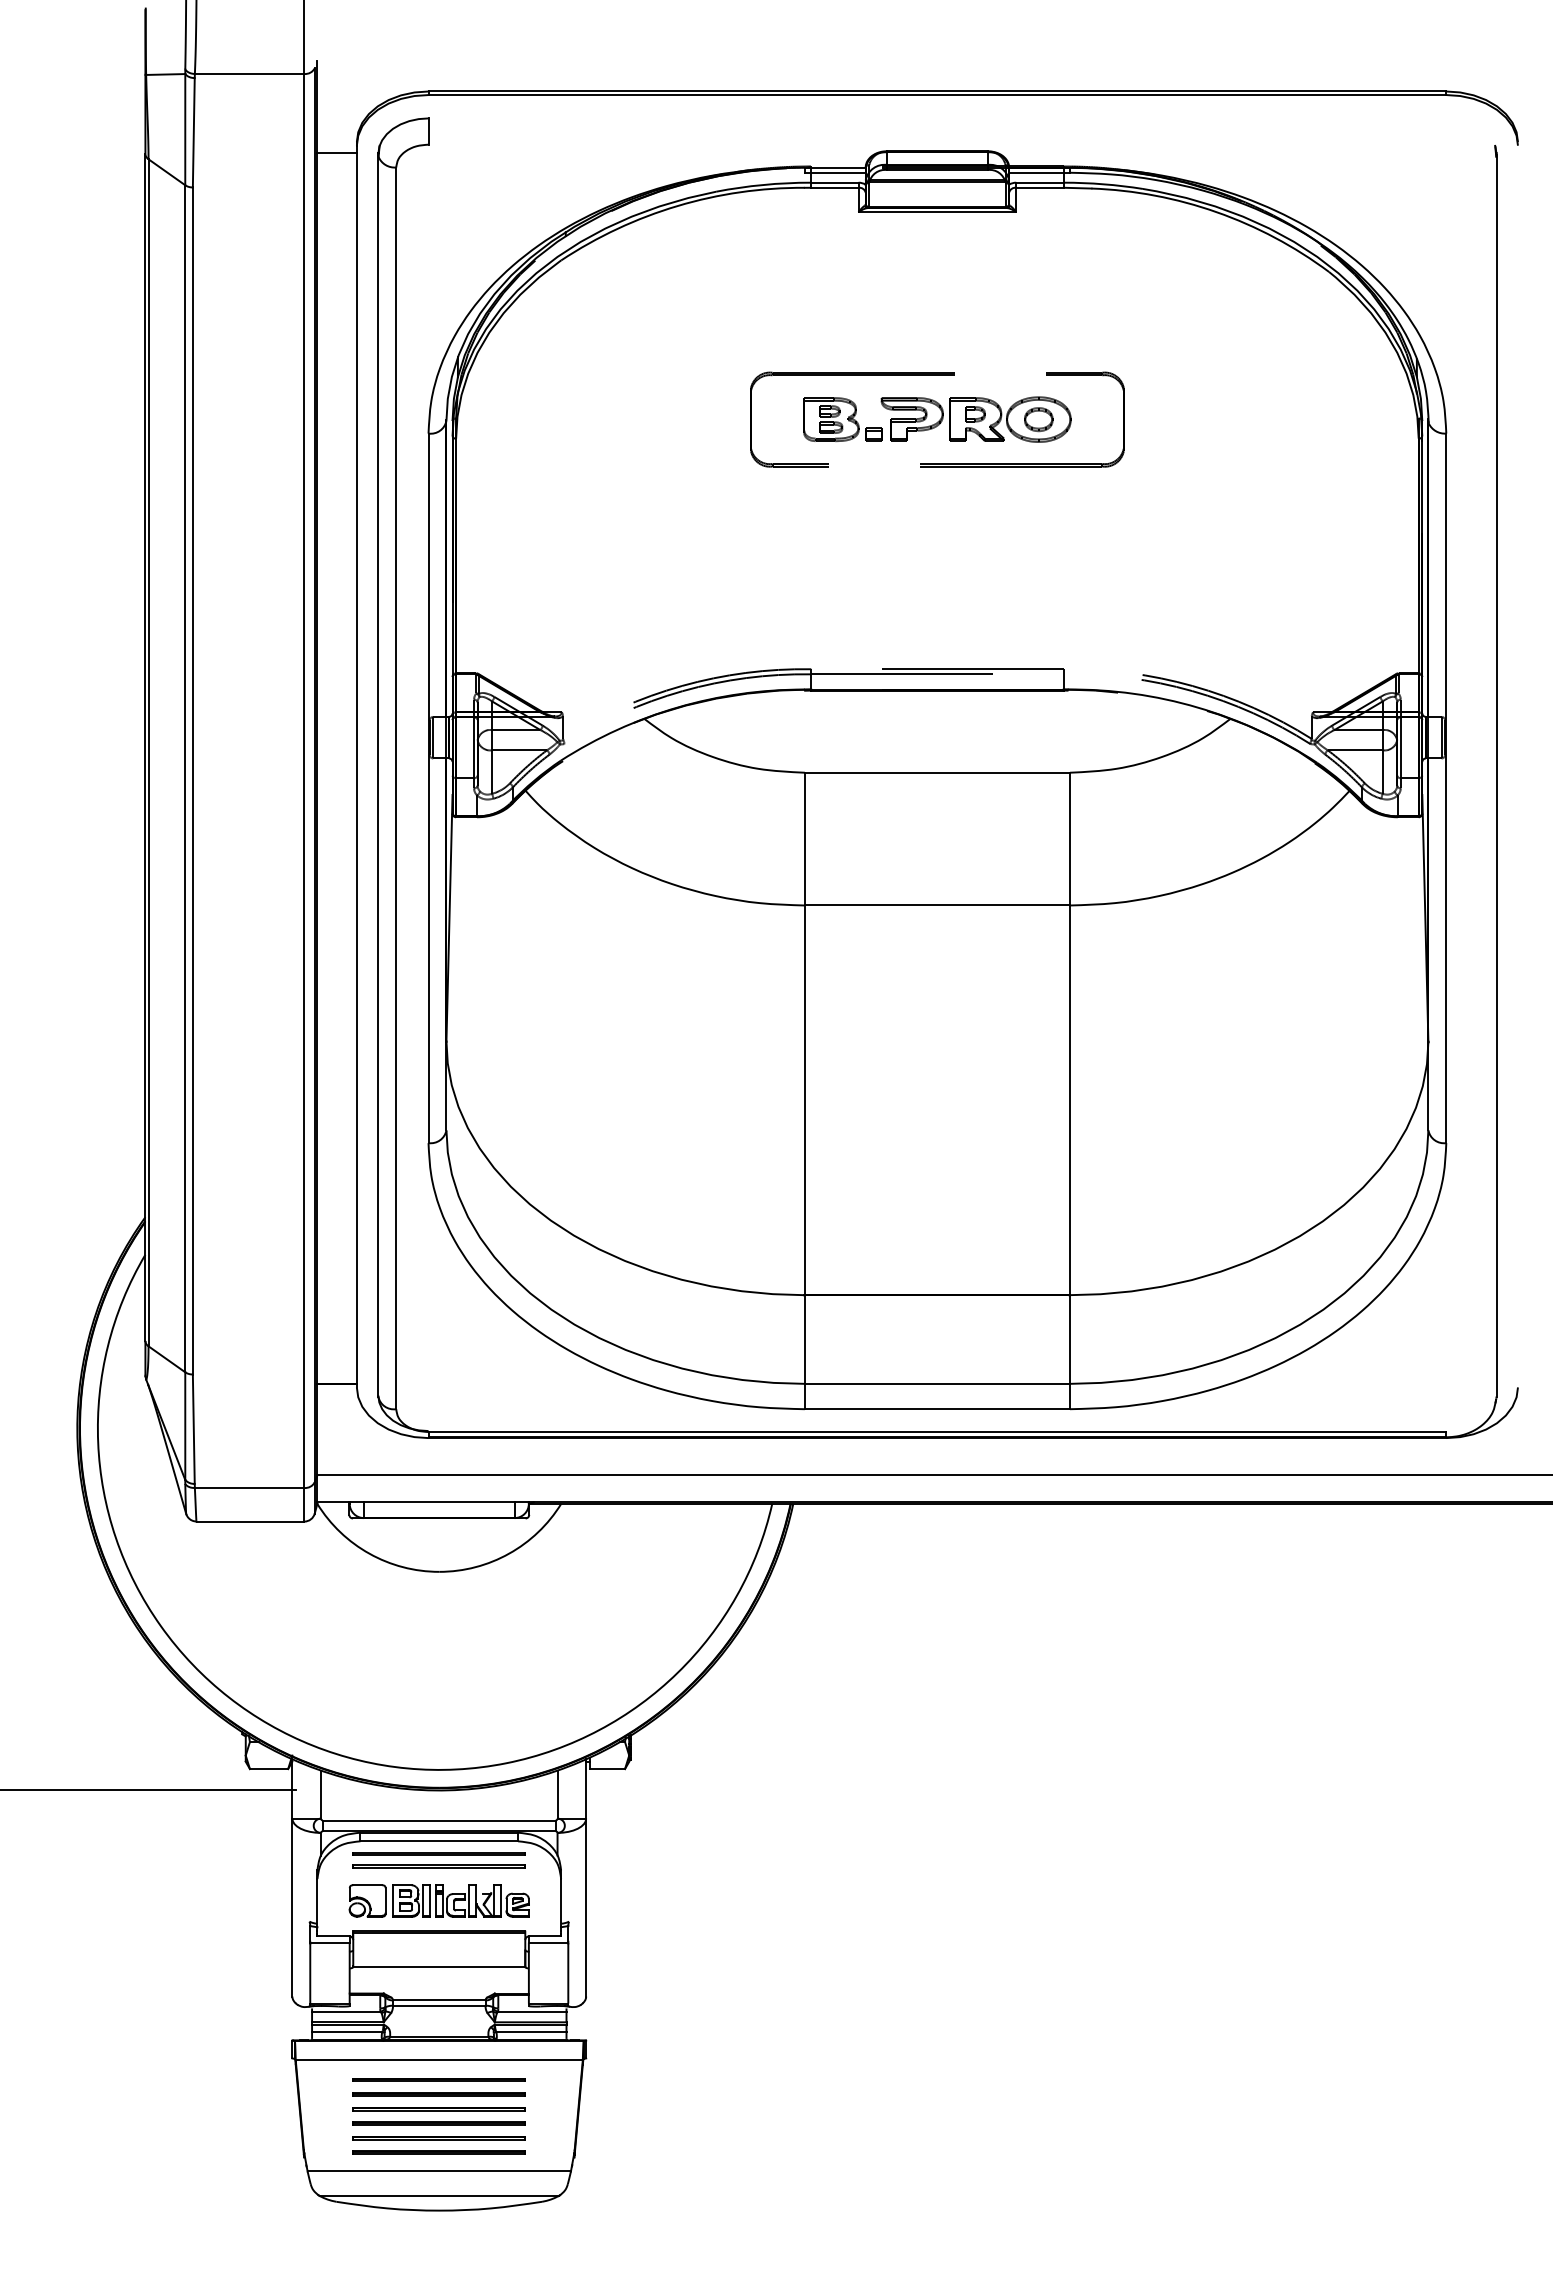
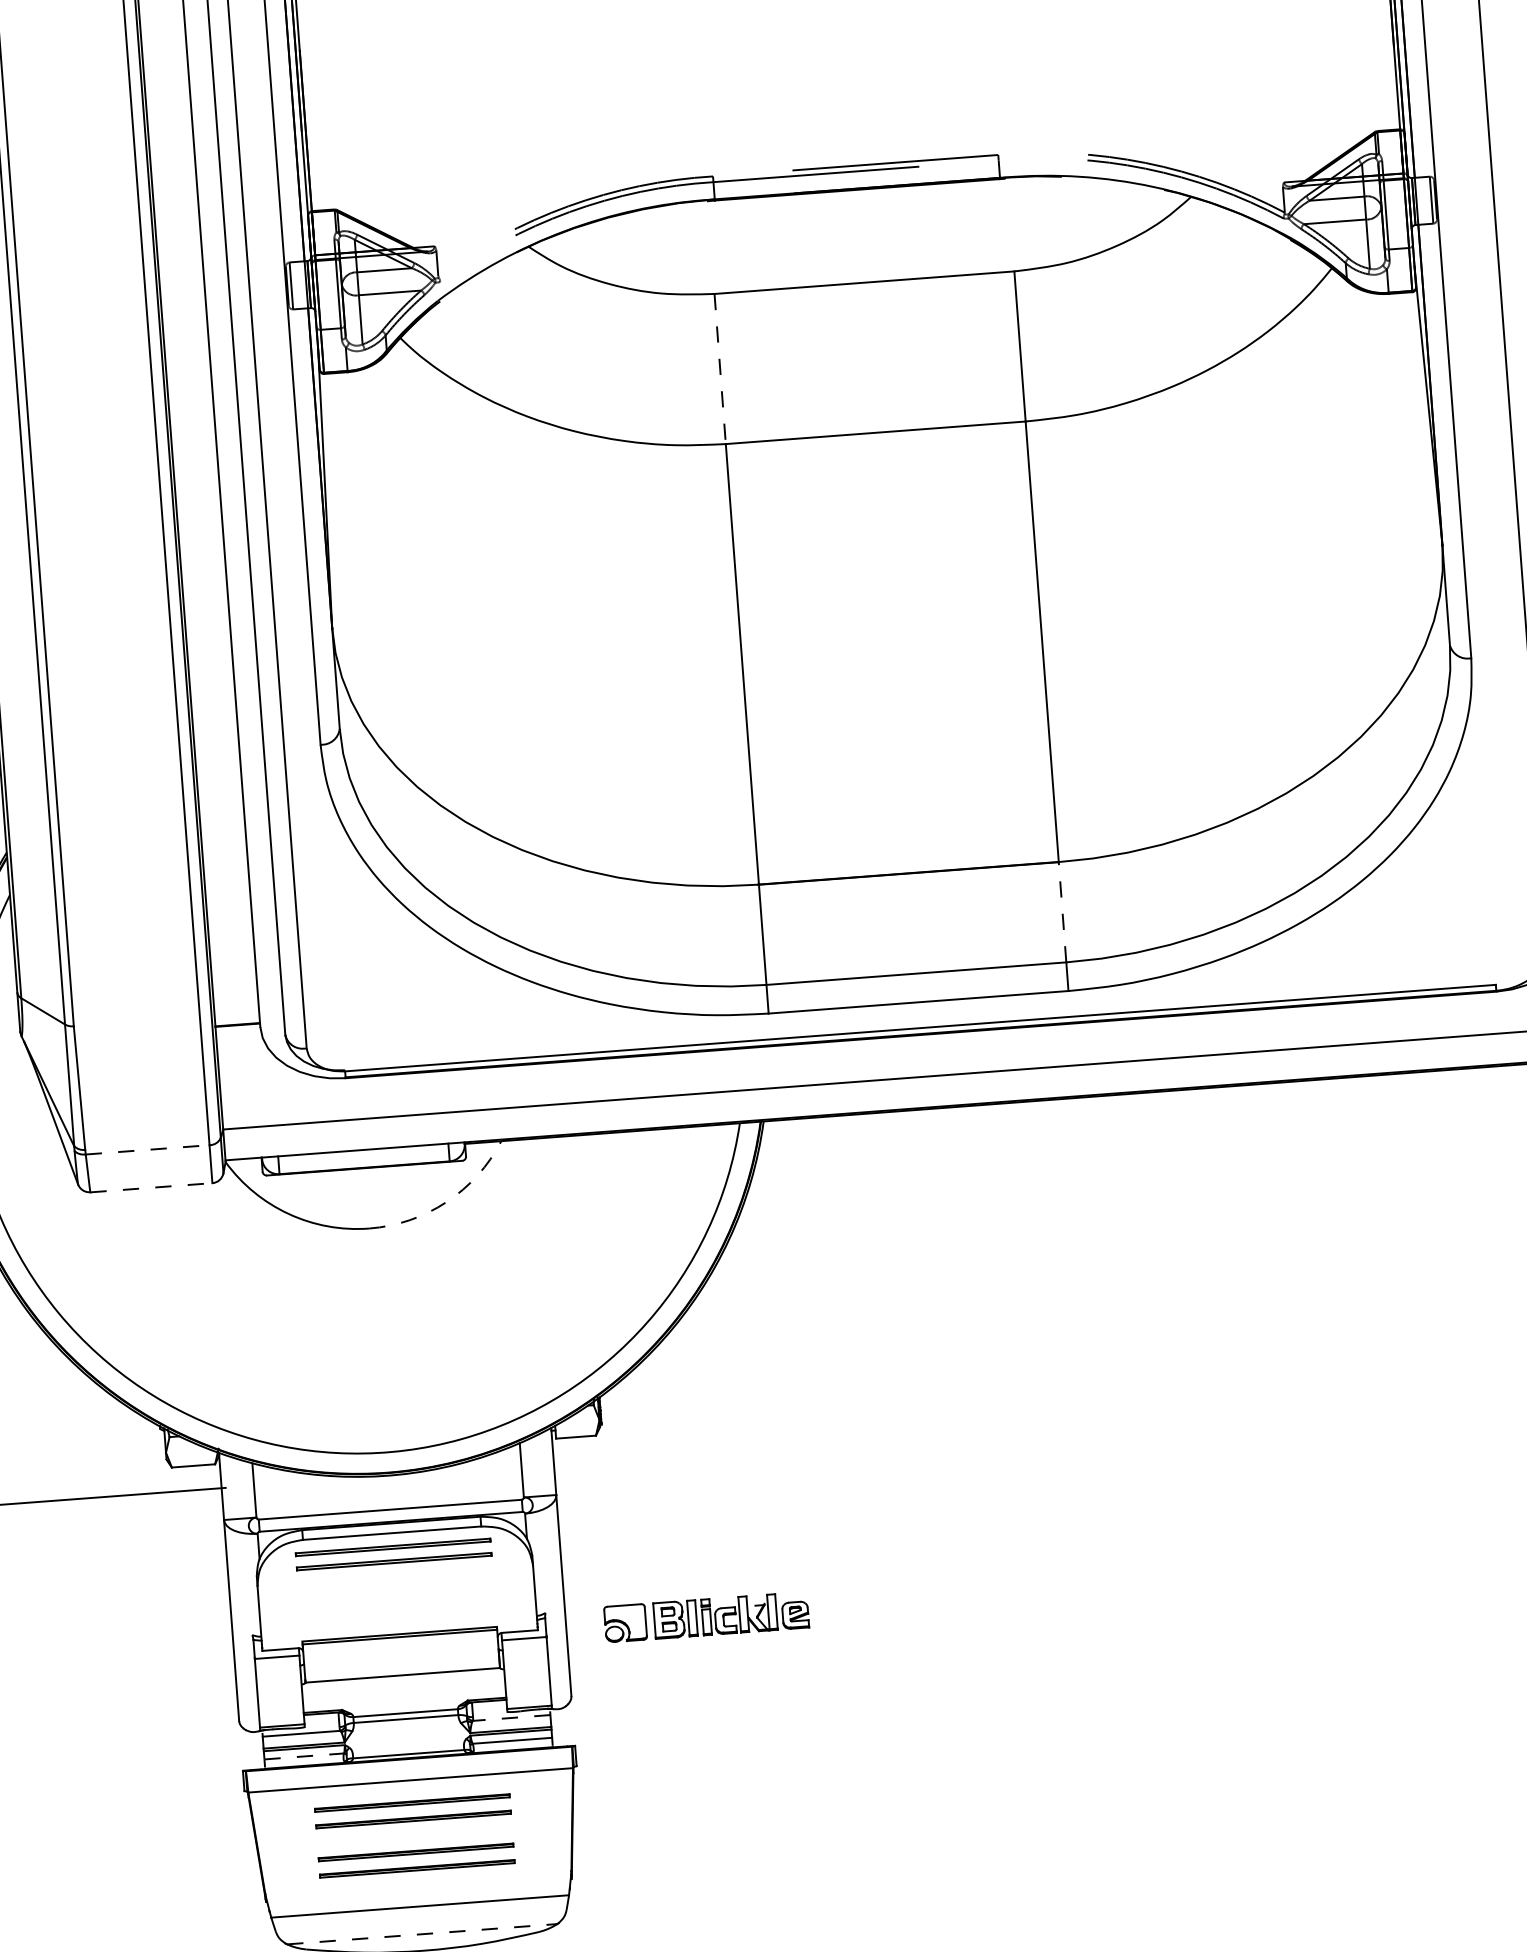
line: (804, 839) -> (719, 369), solid -> dashed
line: (1070, 1339) -> (1063, 912), solid -> dashed
line: (249, 1488) -> (147, 1150), solid -> dashed
line: (250, 1521) -> (151, 1187), solid -> dashed
arc: (509, 1553) -> (447, 1201), solid -> dashed
part: (438, 1900) -> (705, 1616), moved
line: (531, 2011) -> (510, 1717), solid -> dashed
line: (347, 2031) -> (304, 1756), solid -> dashed
line: (438, 2108) -> (413, 1835), removed
line: (438, 2152) -> (417, 1885), removed
line: (439, 2196) -> (422, 1934), solid -> dashed

